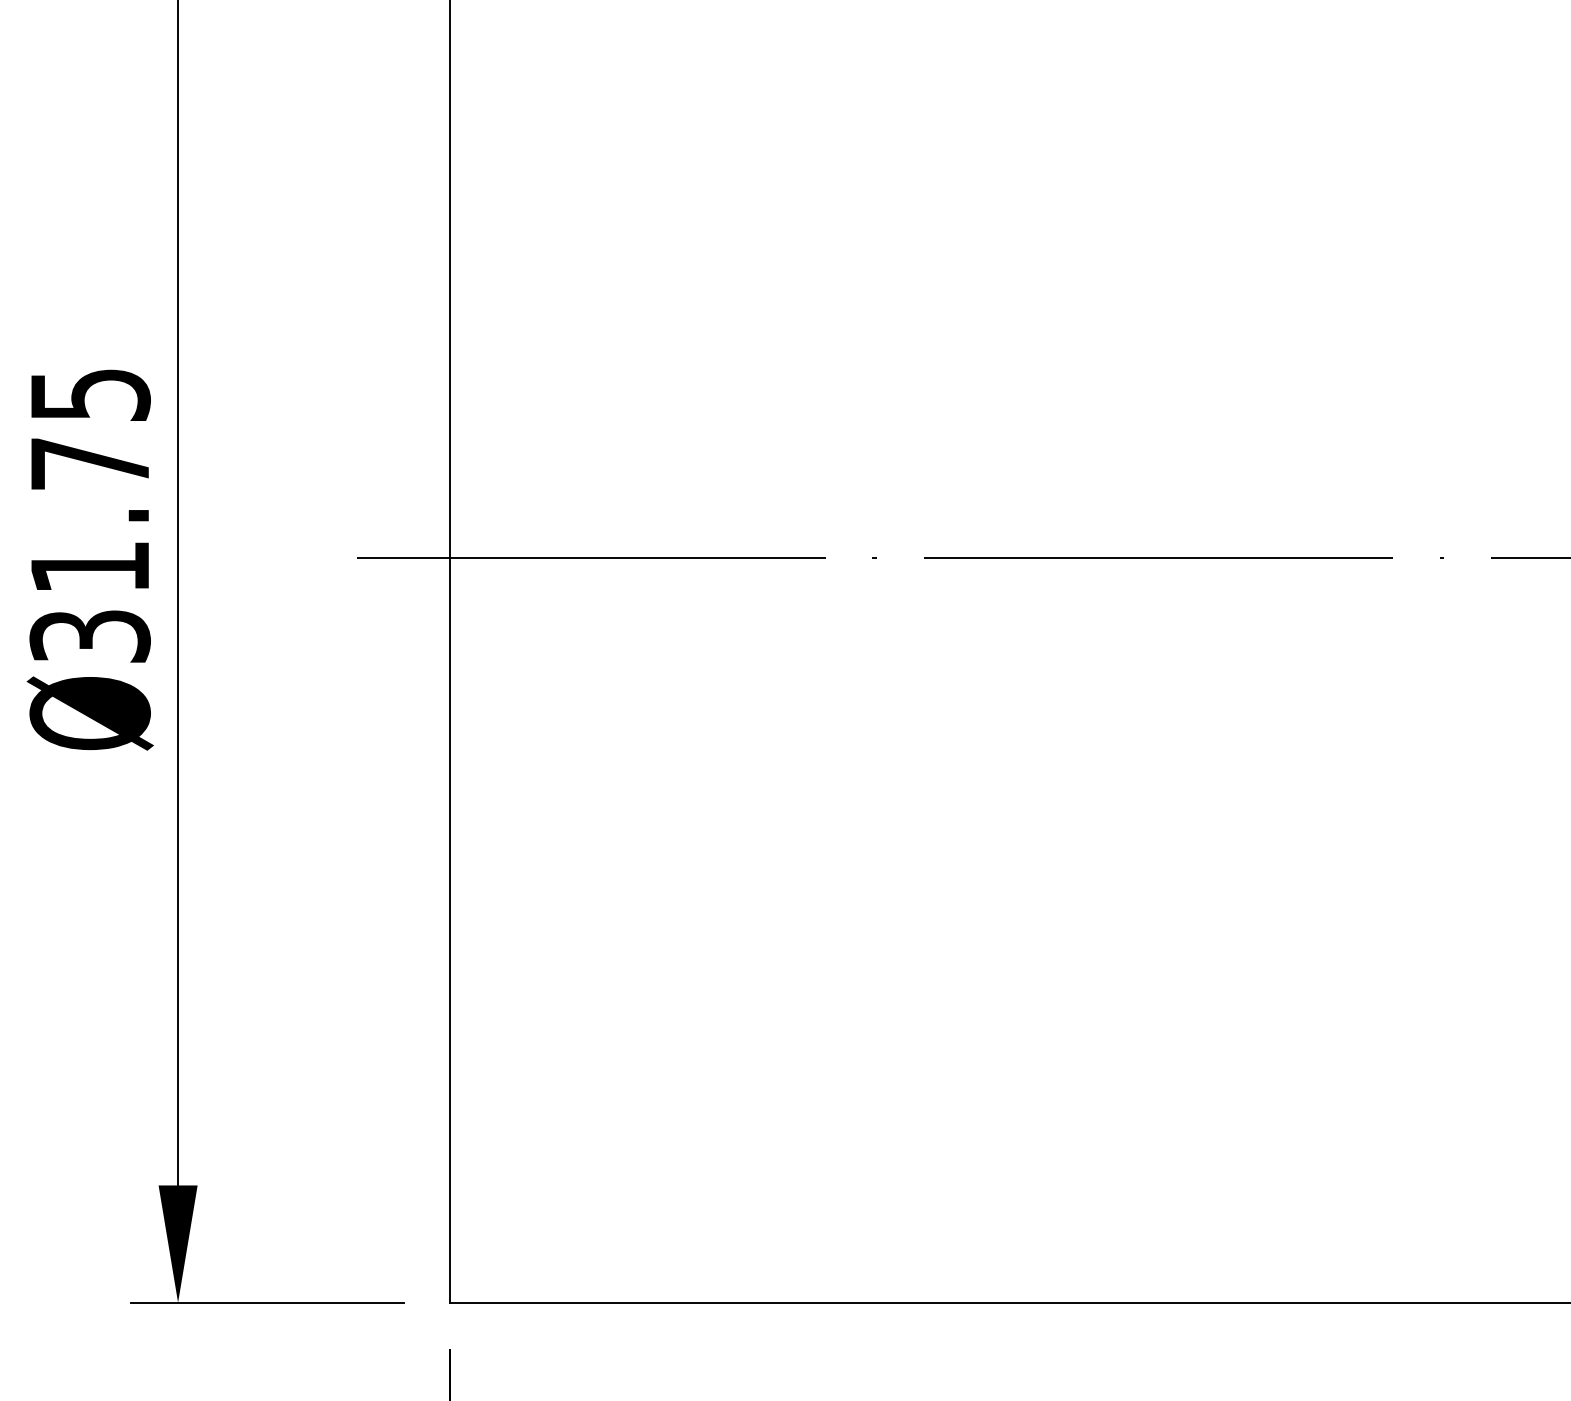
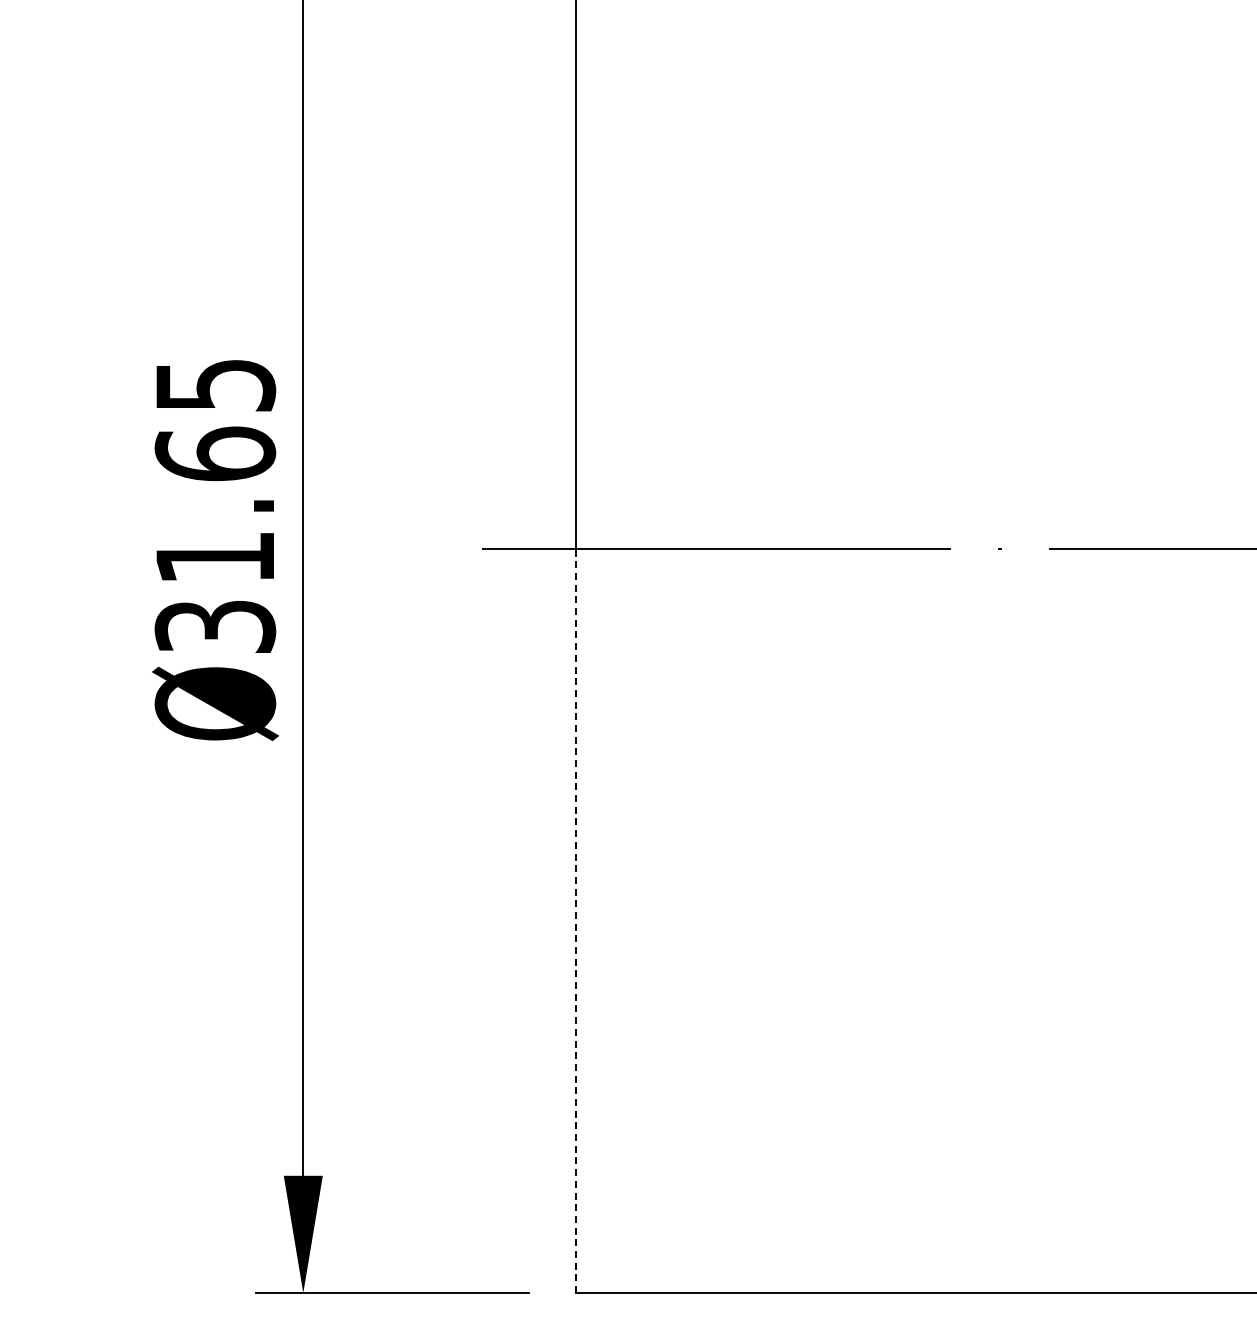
text: (89, 463) -> (214, 453), Ø31.75 -> Ø31.65
line: (450, 929) -> (575, 919), solid -> dashed

